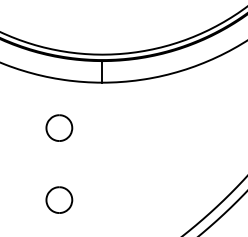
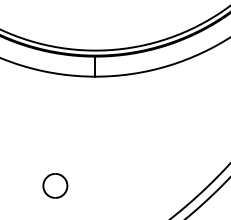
part: (59, 127) -> (55, 118), removed

